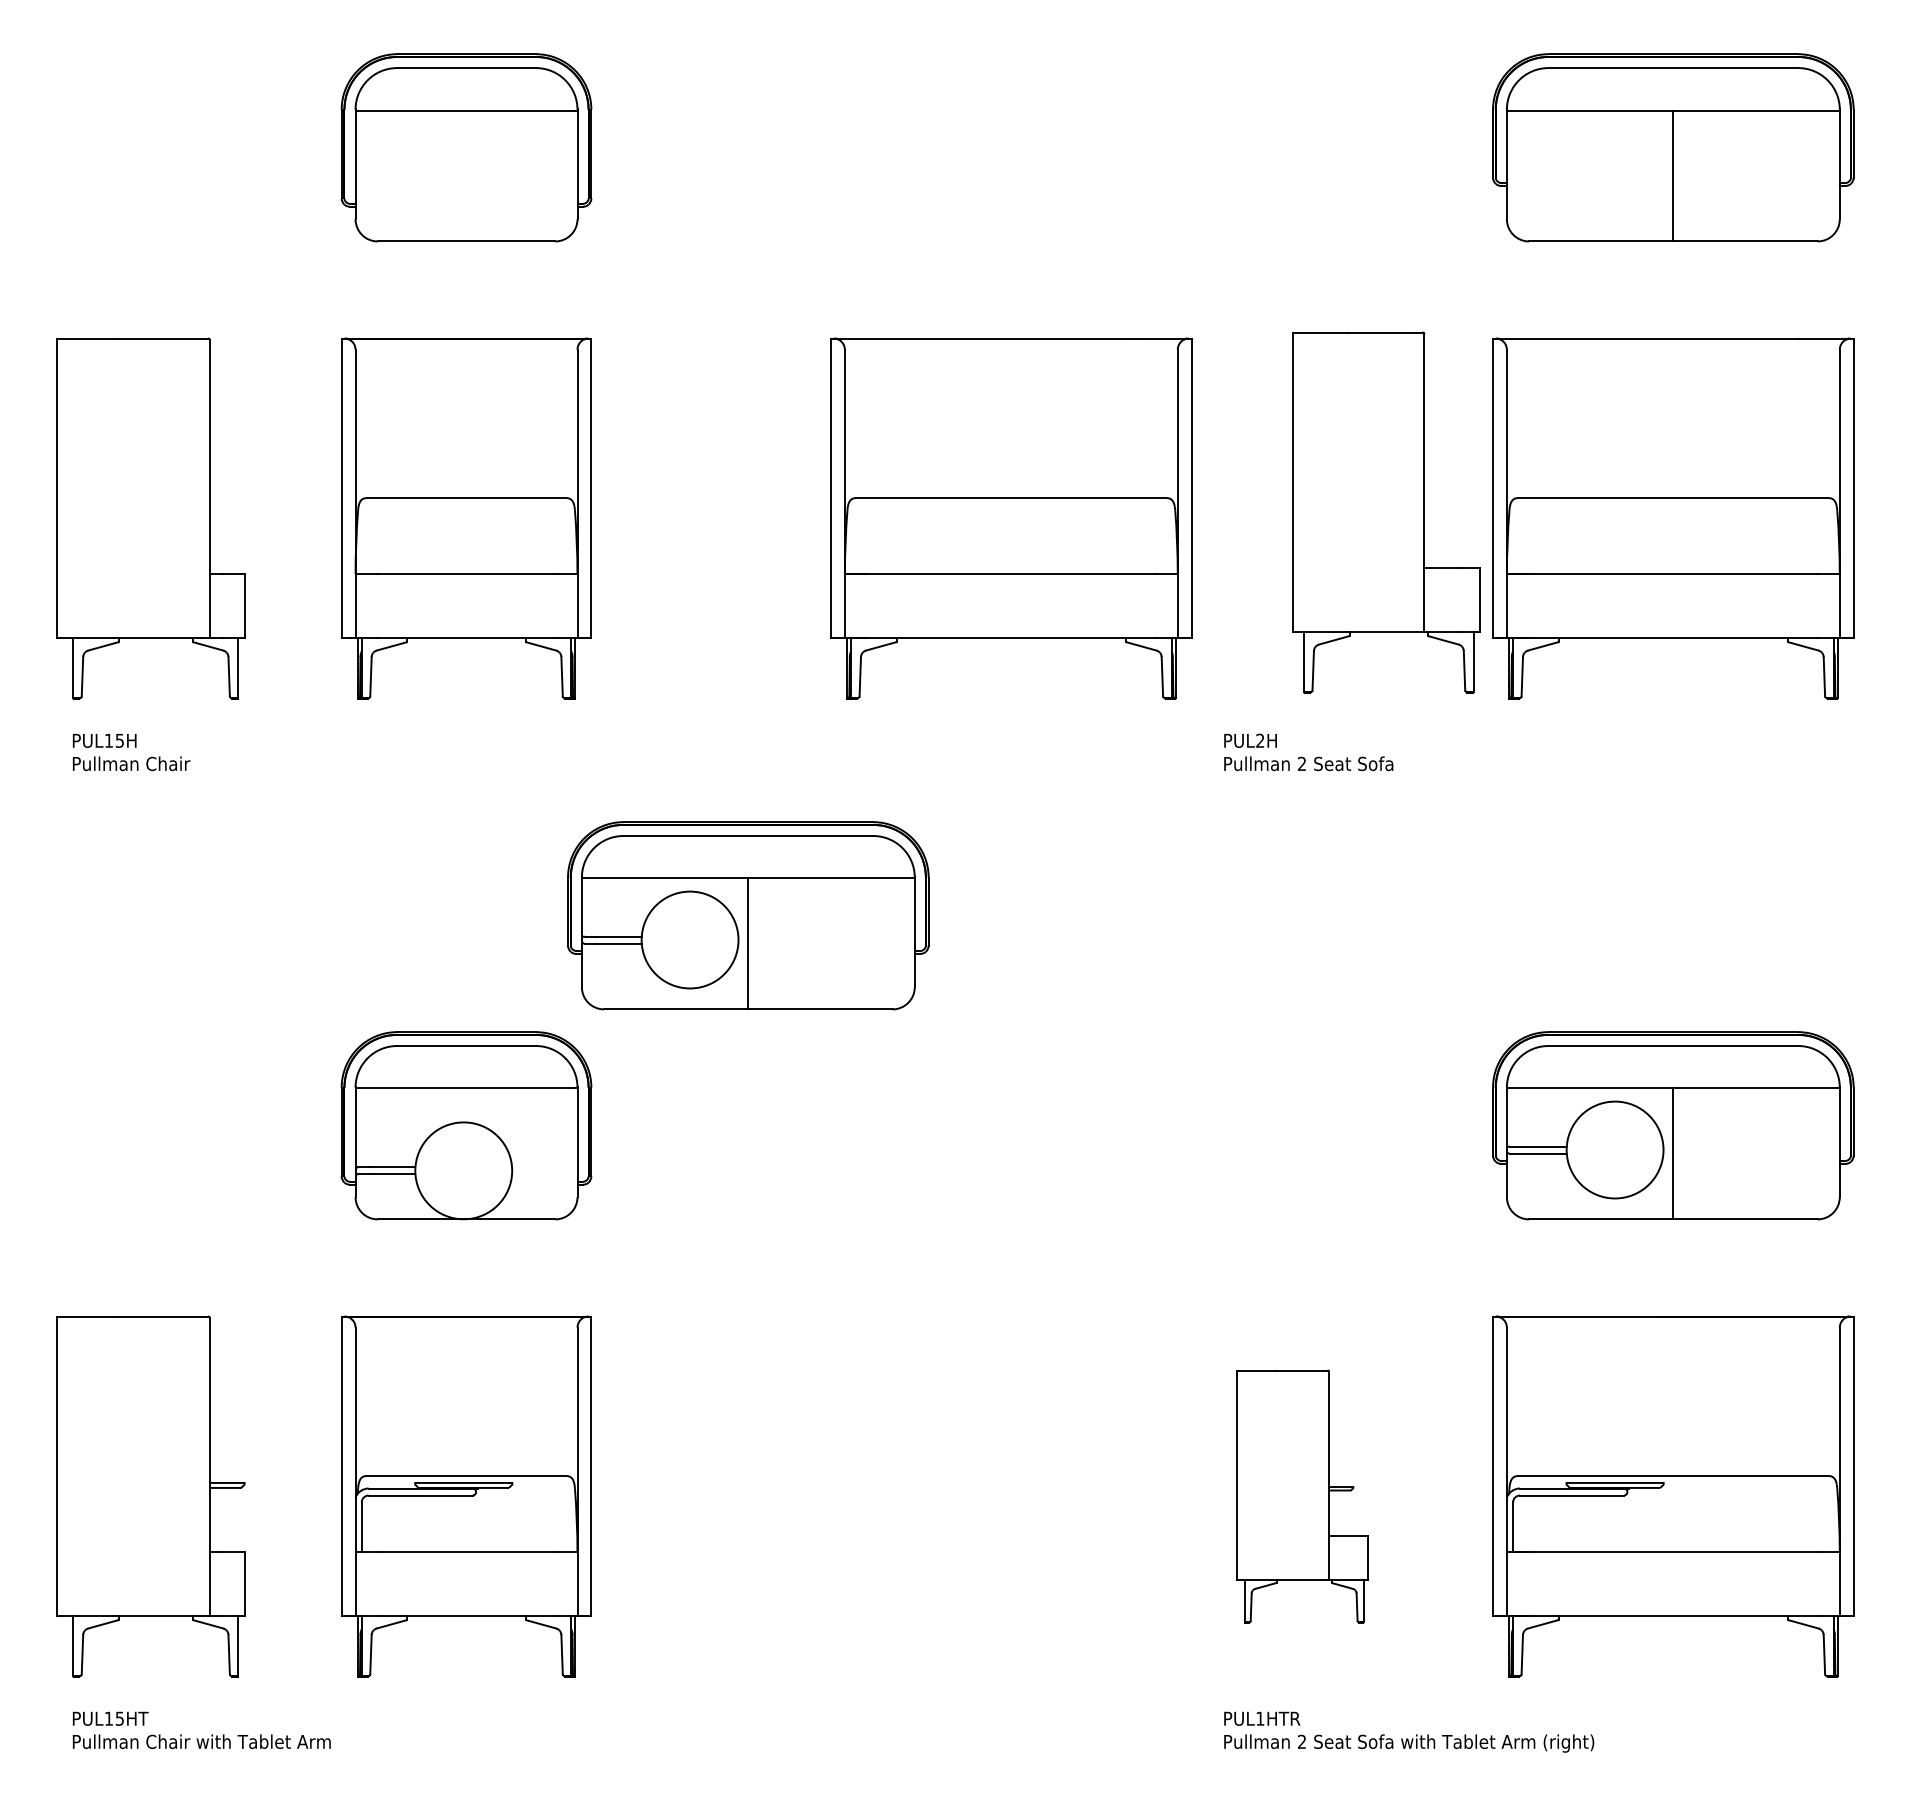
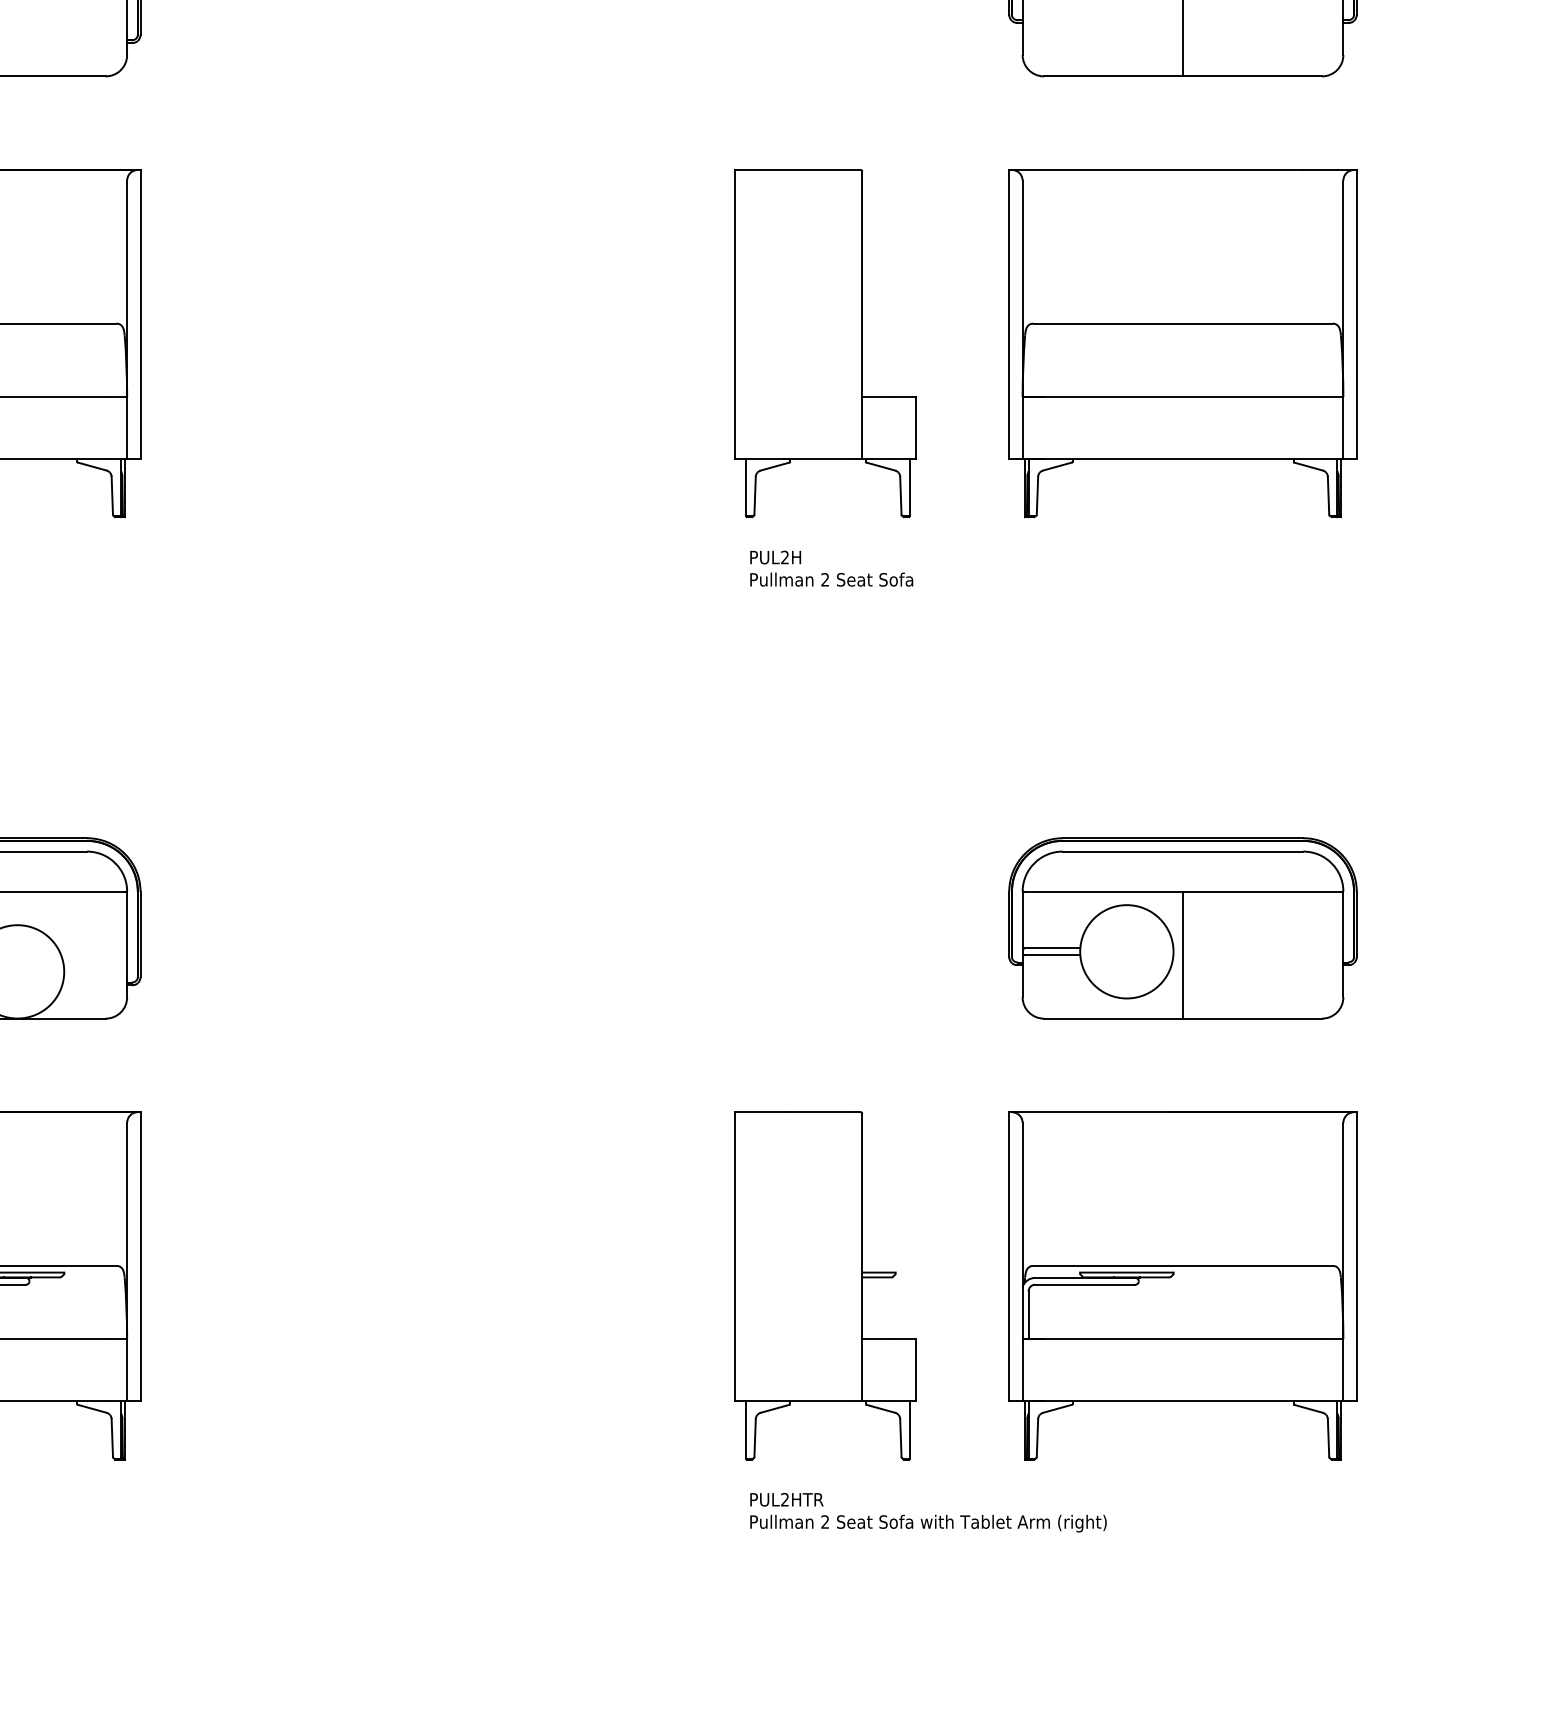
part: (1386, 512) -> (825, 343), moved
part: (1011, 518) -> (545, 343), removed
part: (748, 915) -> (291, 725), removed
part: (1302, 1496) -> (825, 1285), size x1.43
text: (1260, 1718) -> (785, 1499), \c3387956;PUL1HTR -> \c3387956;PUL2HTR

